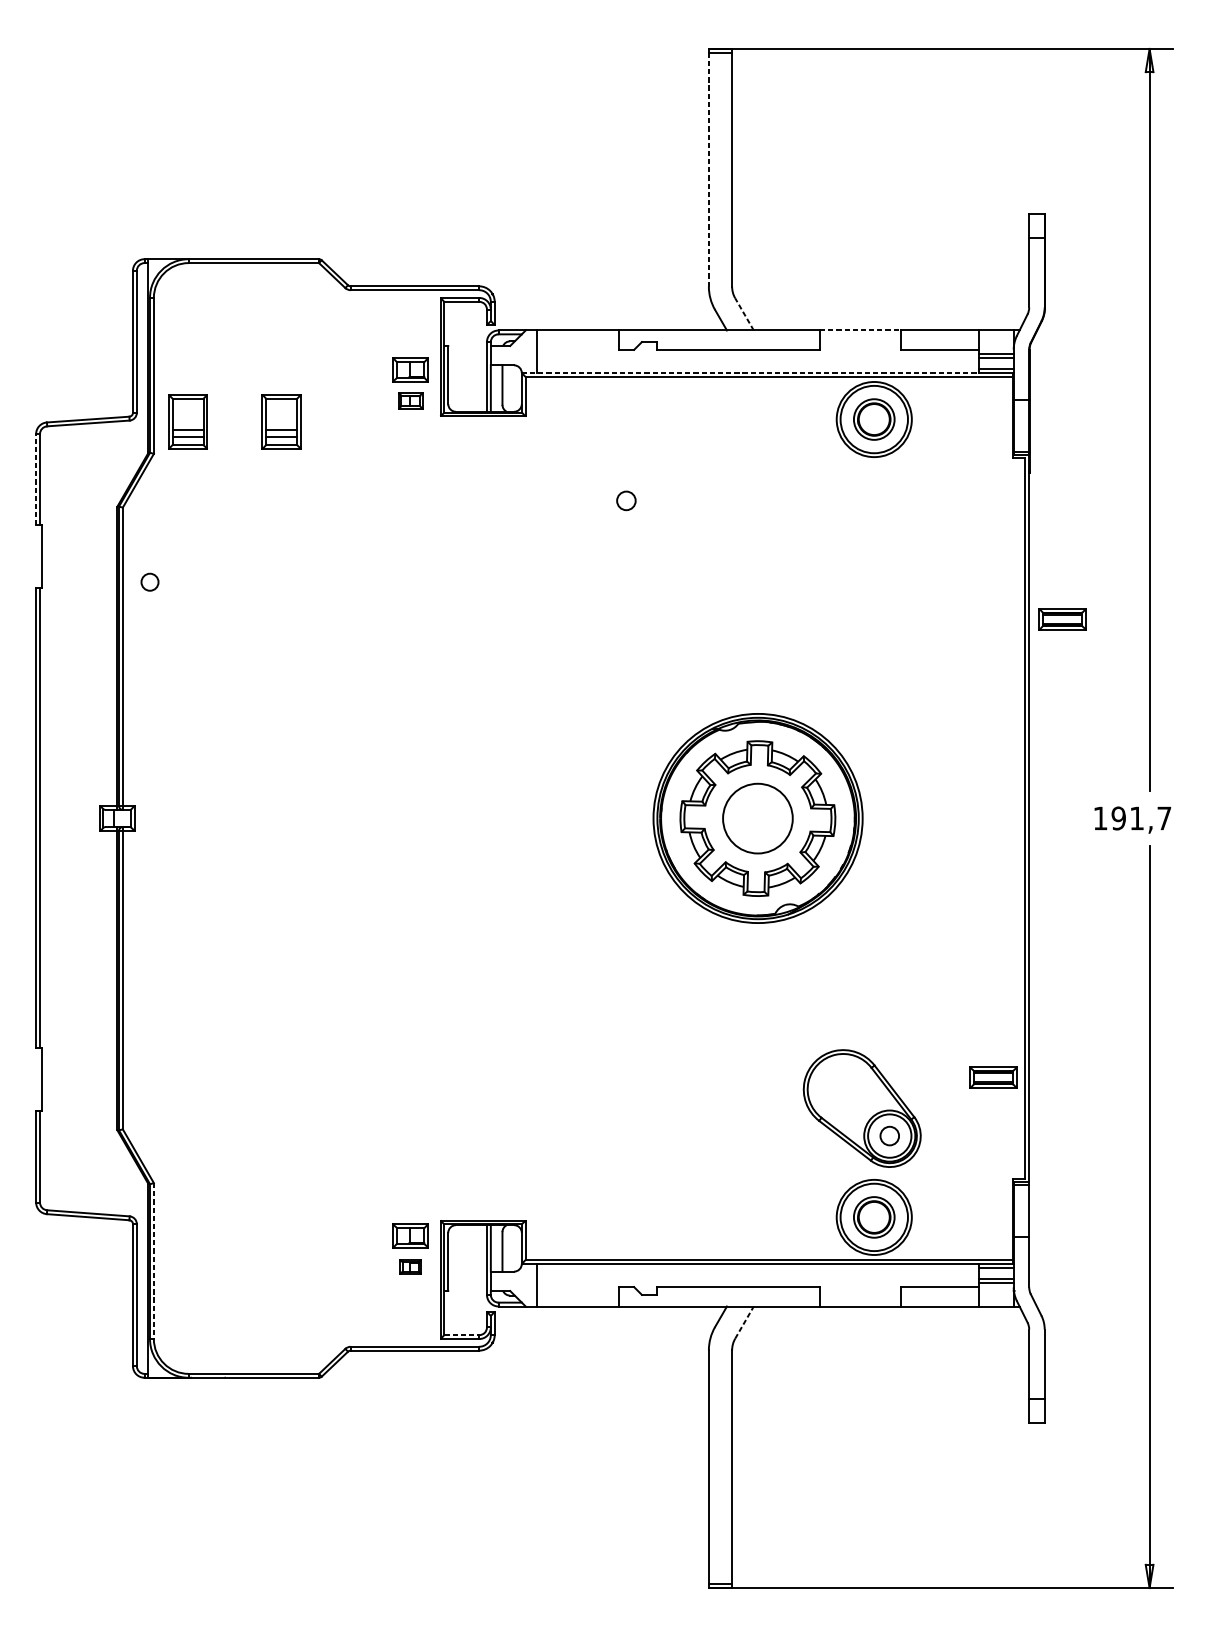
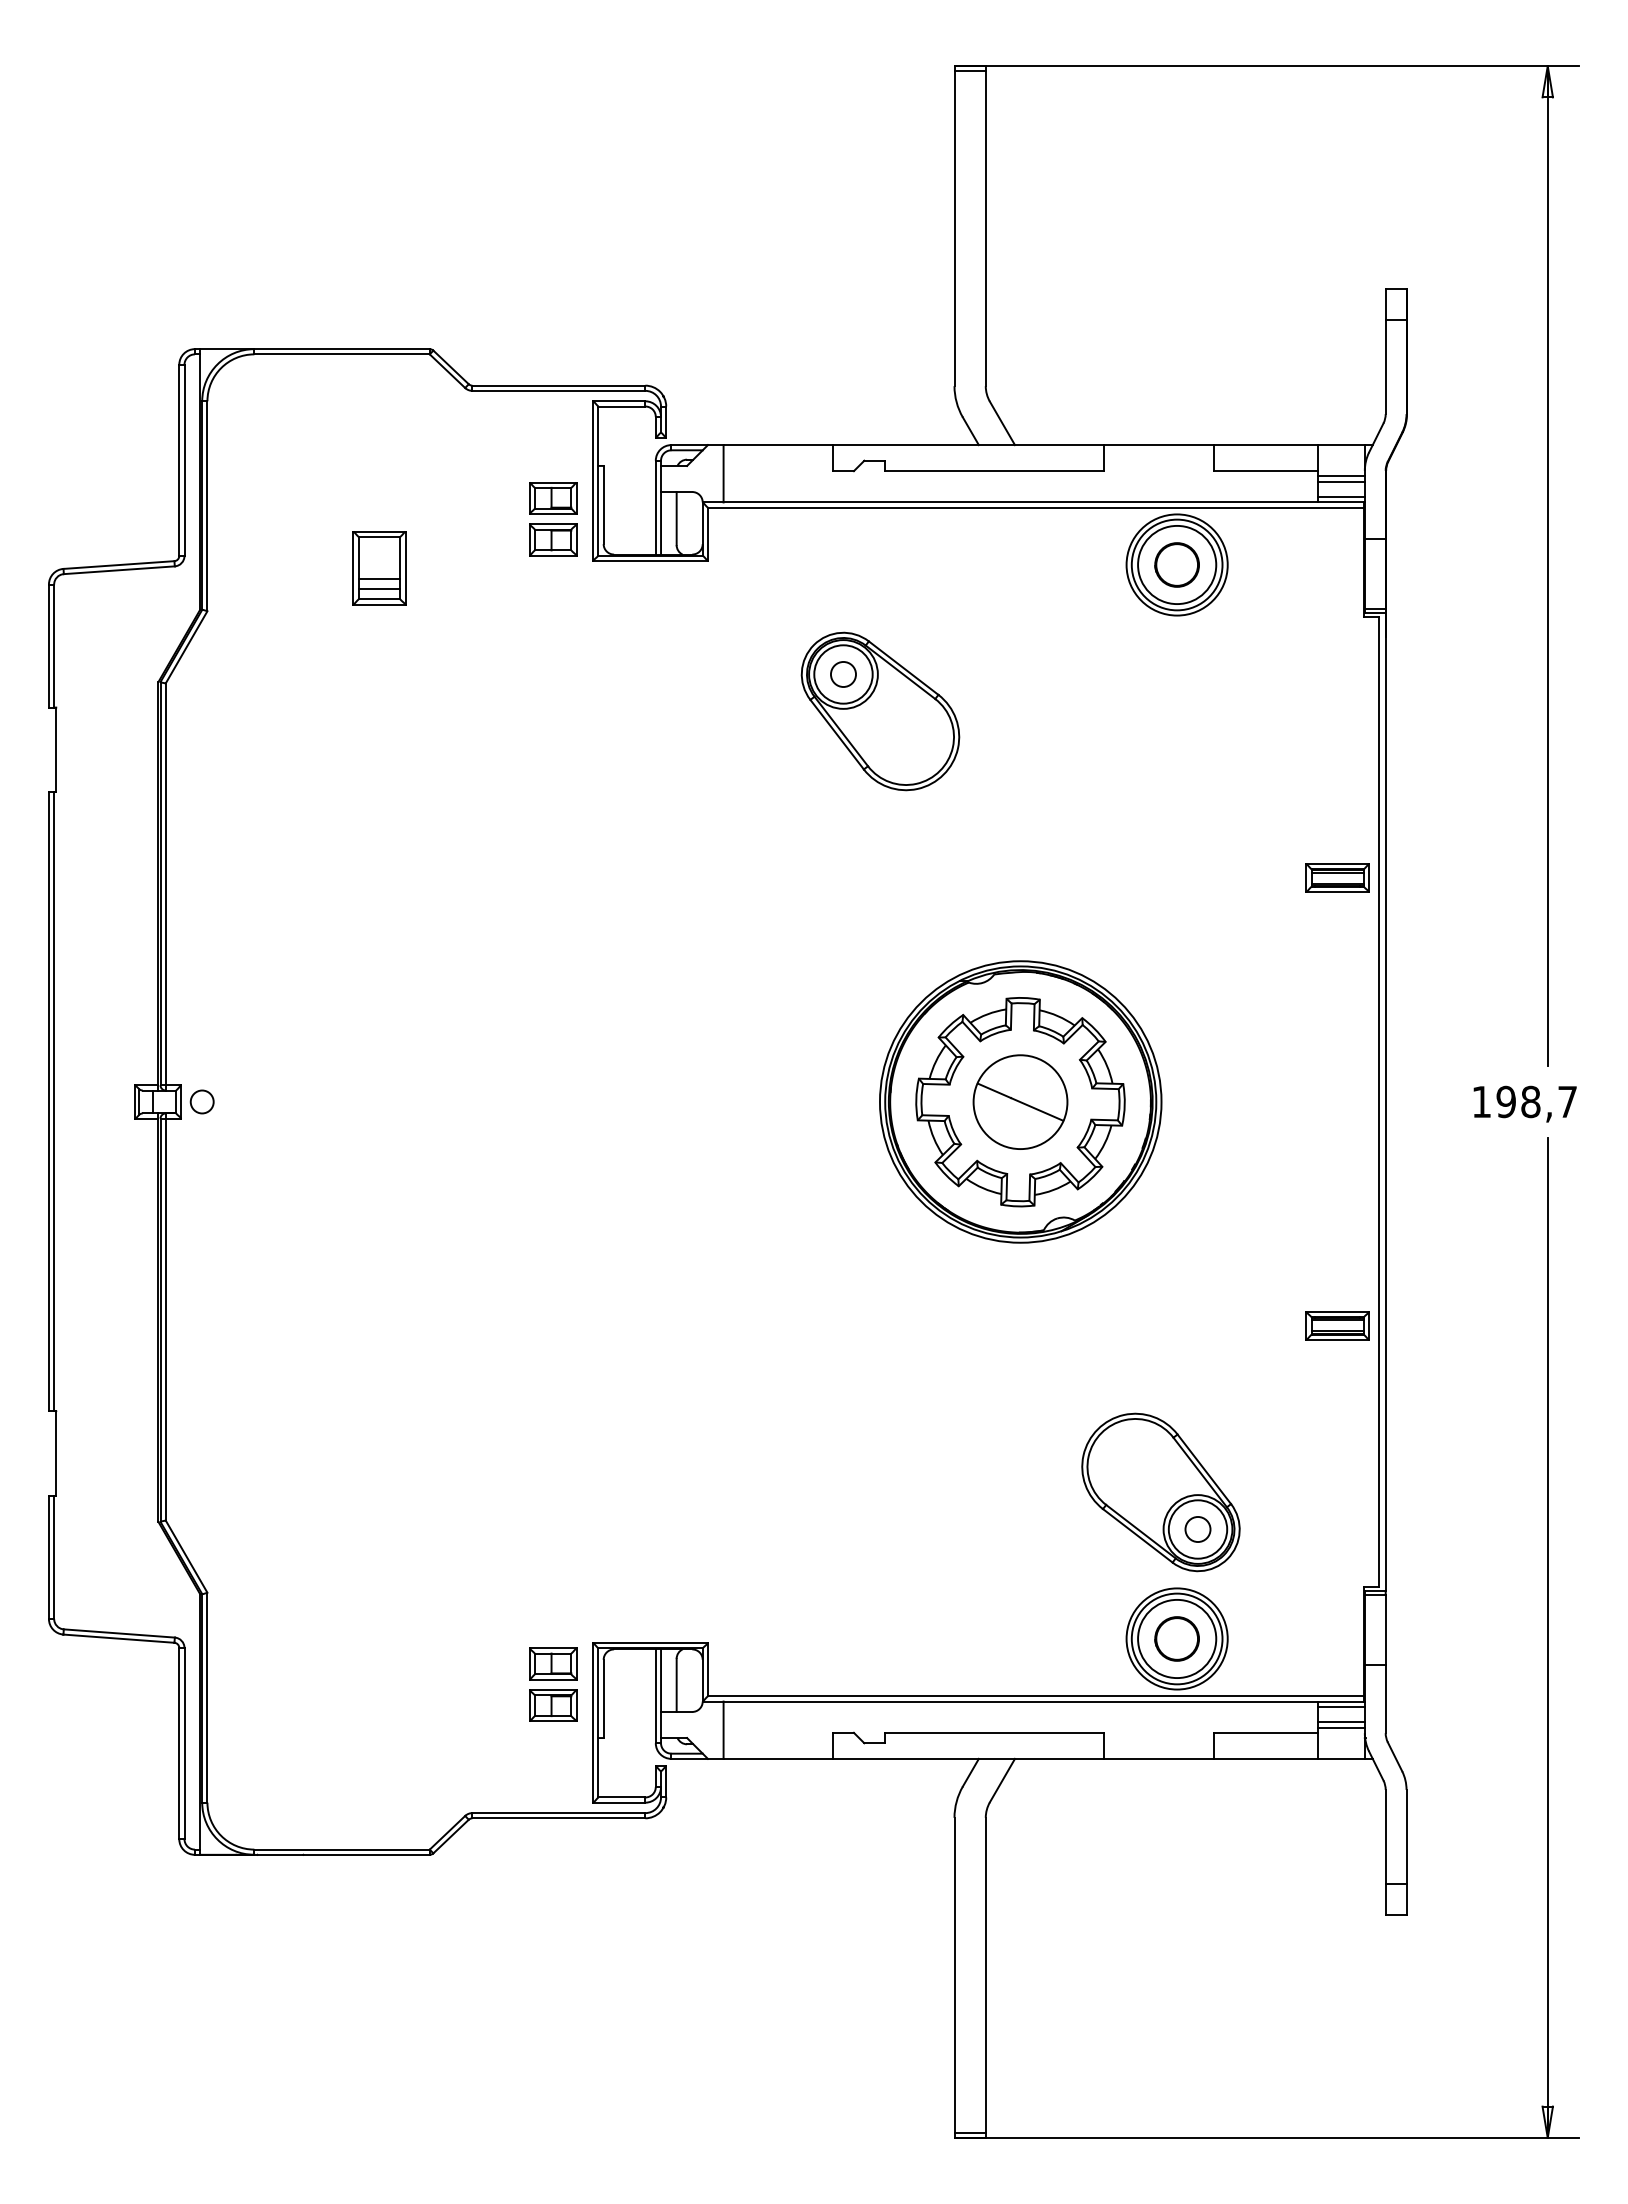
line: (708, 170) -> (954, 229), dashed -> solid
line: (744, 314) -> (1002, 423), dashed -> solid
line: (860, 330) -> (1158, 445), dashed -> solid
line: (750, 373) -> (1010, 502), dashed -> solid
part: (410, 400) -> (553, 539), size x1.43
circle: (874, 419) -> (1177, 564), size x1.43
part: (188, 422) -> (253, 568), removed
line: (35, 480) -> (48, 646), dashed -> solid
part: (653, 528) -> (880, 711), added
circle: (149, 581) -> (201, 1101), moved
part: (1062, 619) -> (1337, 877), moved
line: (757, 818) -> (1020, 1101), added
text: (1136, 818) -> (1530, 1101), 191,7 -> 198,7
part: (993, 1077) -> (1337, 1325), moved
circle: (874, 1217) -> (1177, 1638), size x1.43
line: (153, 1260) -> (207, 1697), dashed -> solid
part: (410, 1266) -> (553, 1705), size x1.67
line: (744, 1322) -> (1002, 1780), dashed -> solid
line: (462, 1335) -> (622, 1797), dashed -> solid

